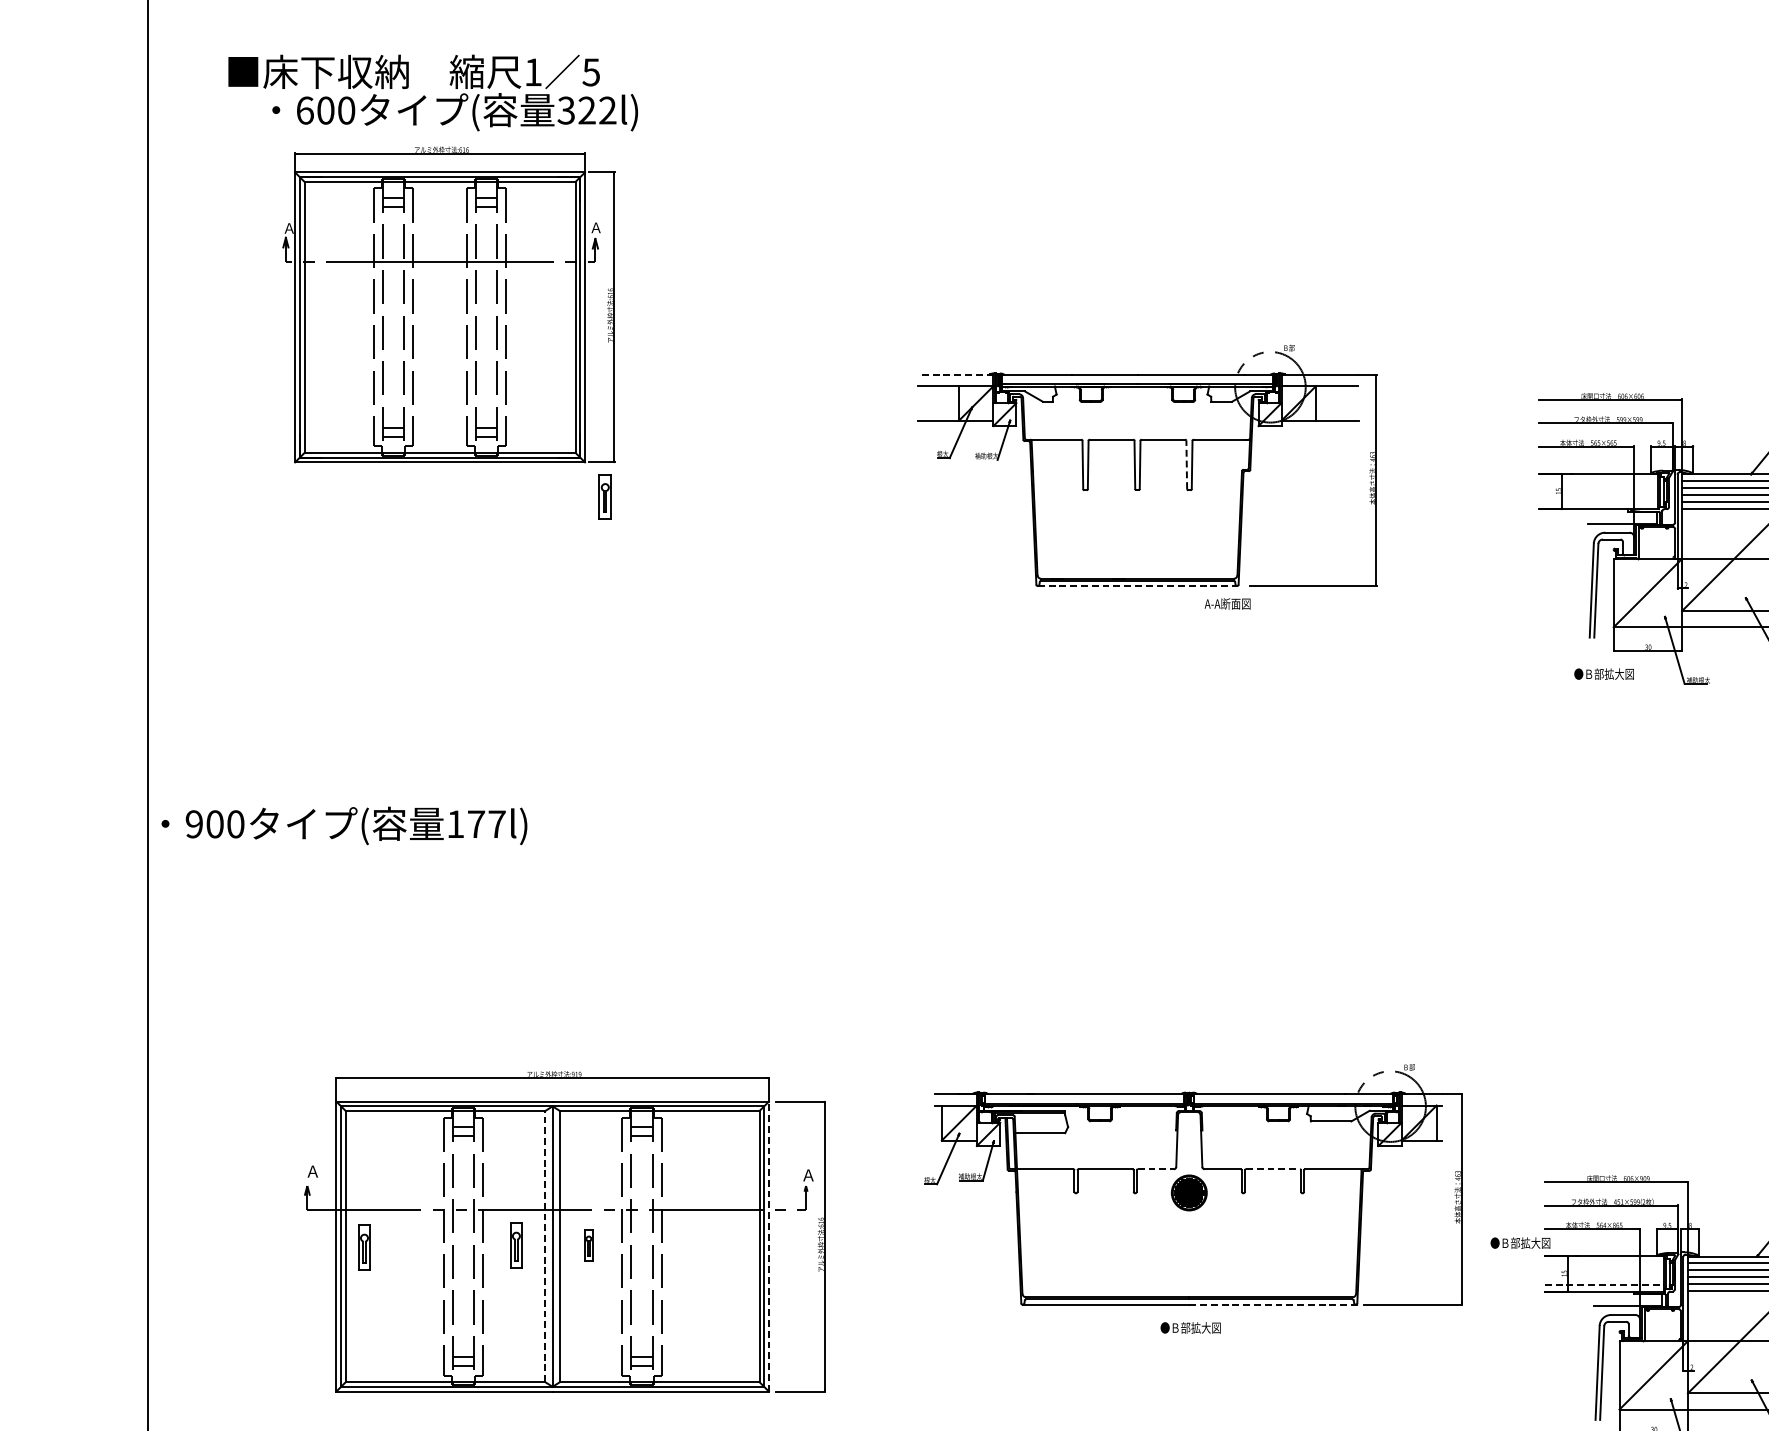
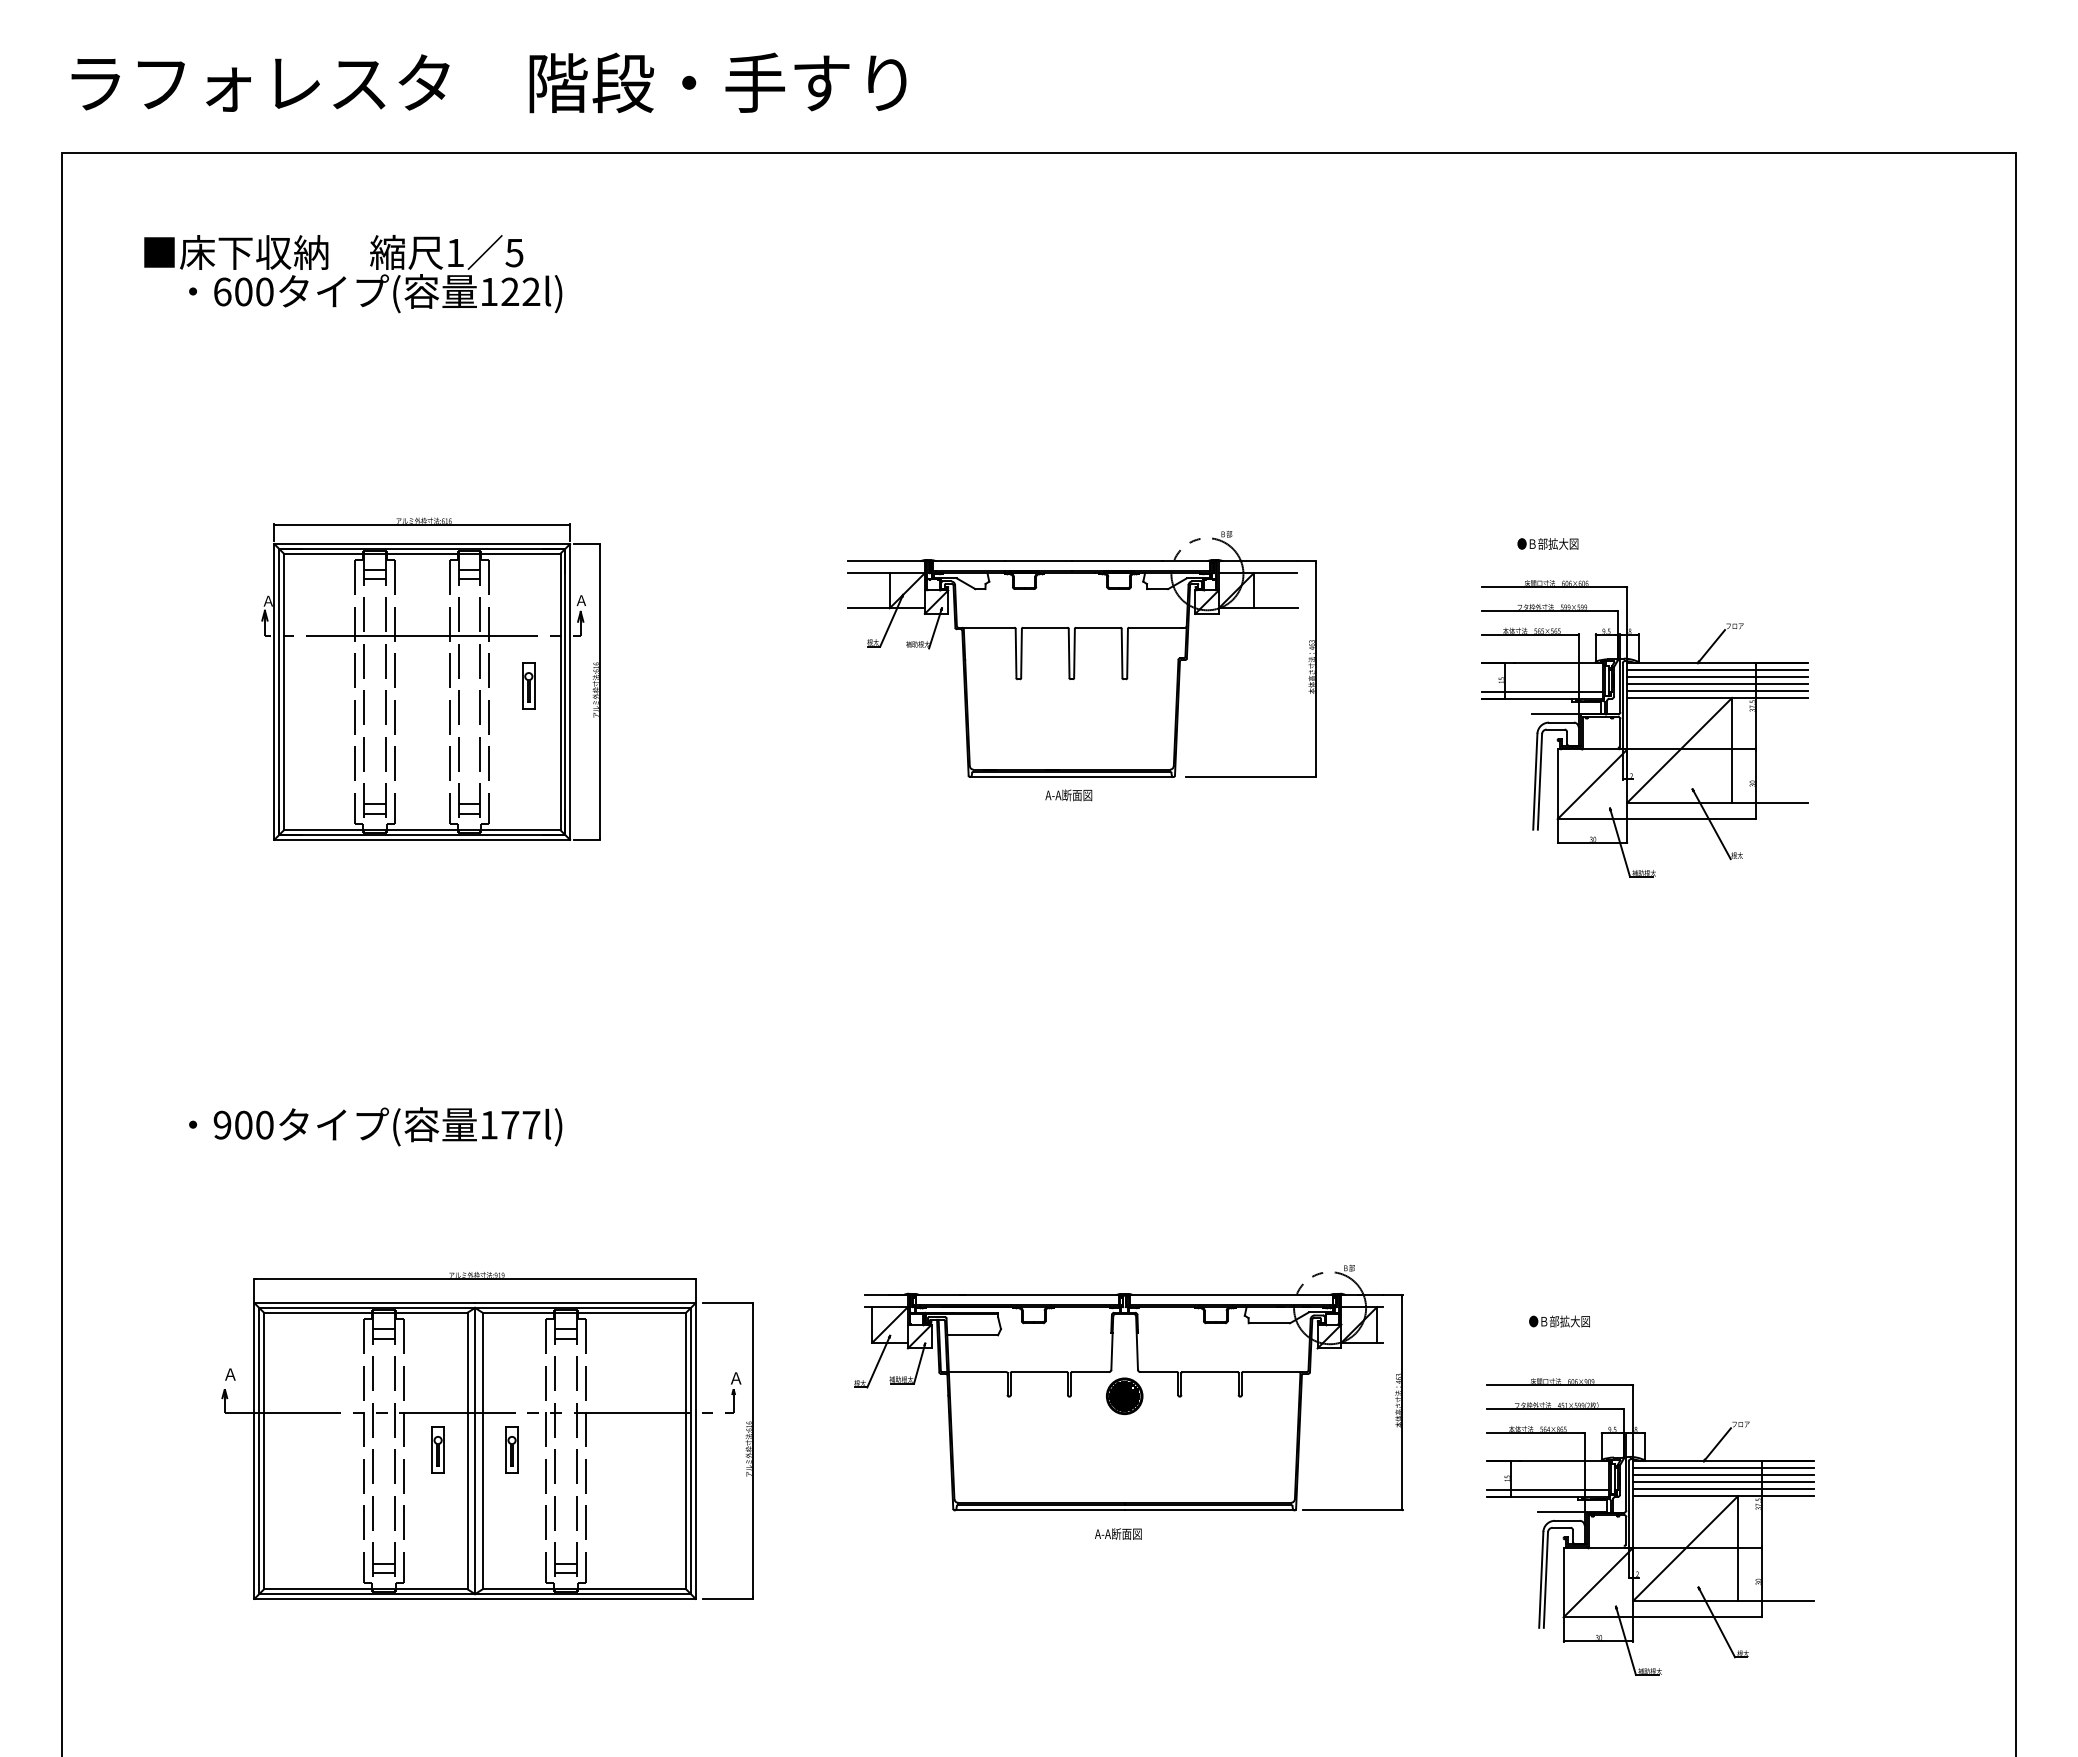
text: (565, 110) -> (488, 291), 322l) -> 122l)
part: (448, 304) -> (430, 678), moved
line: (955, 374) -> (886, 561), dashed -> solid
line: (1187, 464) -> (1122, 653), dashed -> solid
line: (1597, 502) -> (1541, 691), added
line: (1137, 586) -> (1071, 777), dashed -> solid
text: (1227, 604) -> (1068, 795), moved
text: (1603, 673) -> (1547, 543), moved
text: (344, 825) -> (375, 1126), moved
line: (1156, 1169) -> (1091, 1372), dashed -> solid
line: (1273, 1169) -> (1210, 1372), dashed -> solid
text: (1520, 1243) -> (1559, 1321), moved
part: (588, 1245) -> (511, 1449), size x1.43
line: (545, 1246) -> (467, 1450), dashed -> solid
part: (363, 1247) -> (282, 1451), removed
line: (768, 1247) -> (695, 1451), dashed -> solid
line: (1603, 1285) -> (1547, 1490), dashed -> solid
line: (1272, 1304) -> (1209, 1510), dashed -> solid
text: (1190, 1327) -> (1125, 1533), ●Ｂ部拡大図 -> A-A断面図

